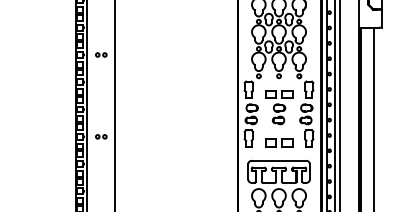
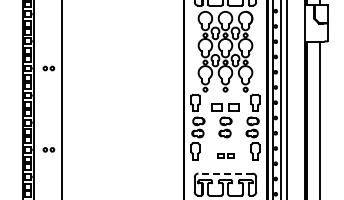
part: (279, 142) -> (225, 155), size x0.6
line: (278, 160) -> (224, 173), solid -> dashed

